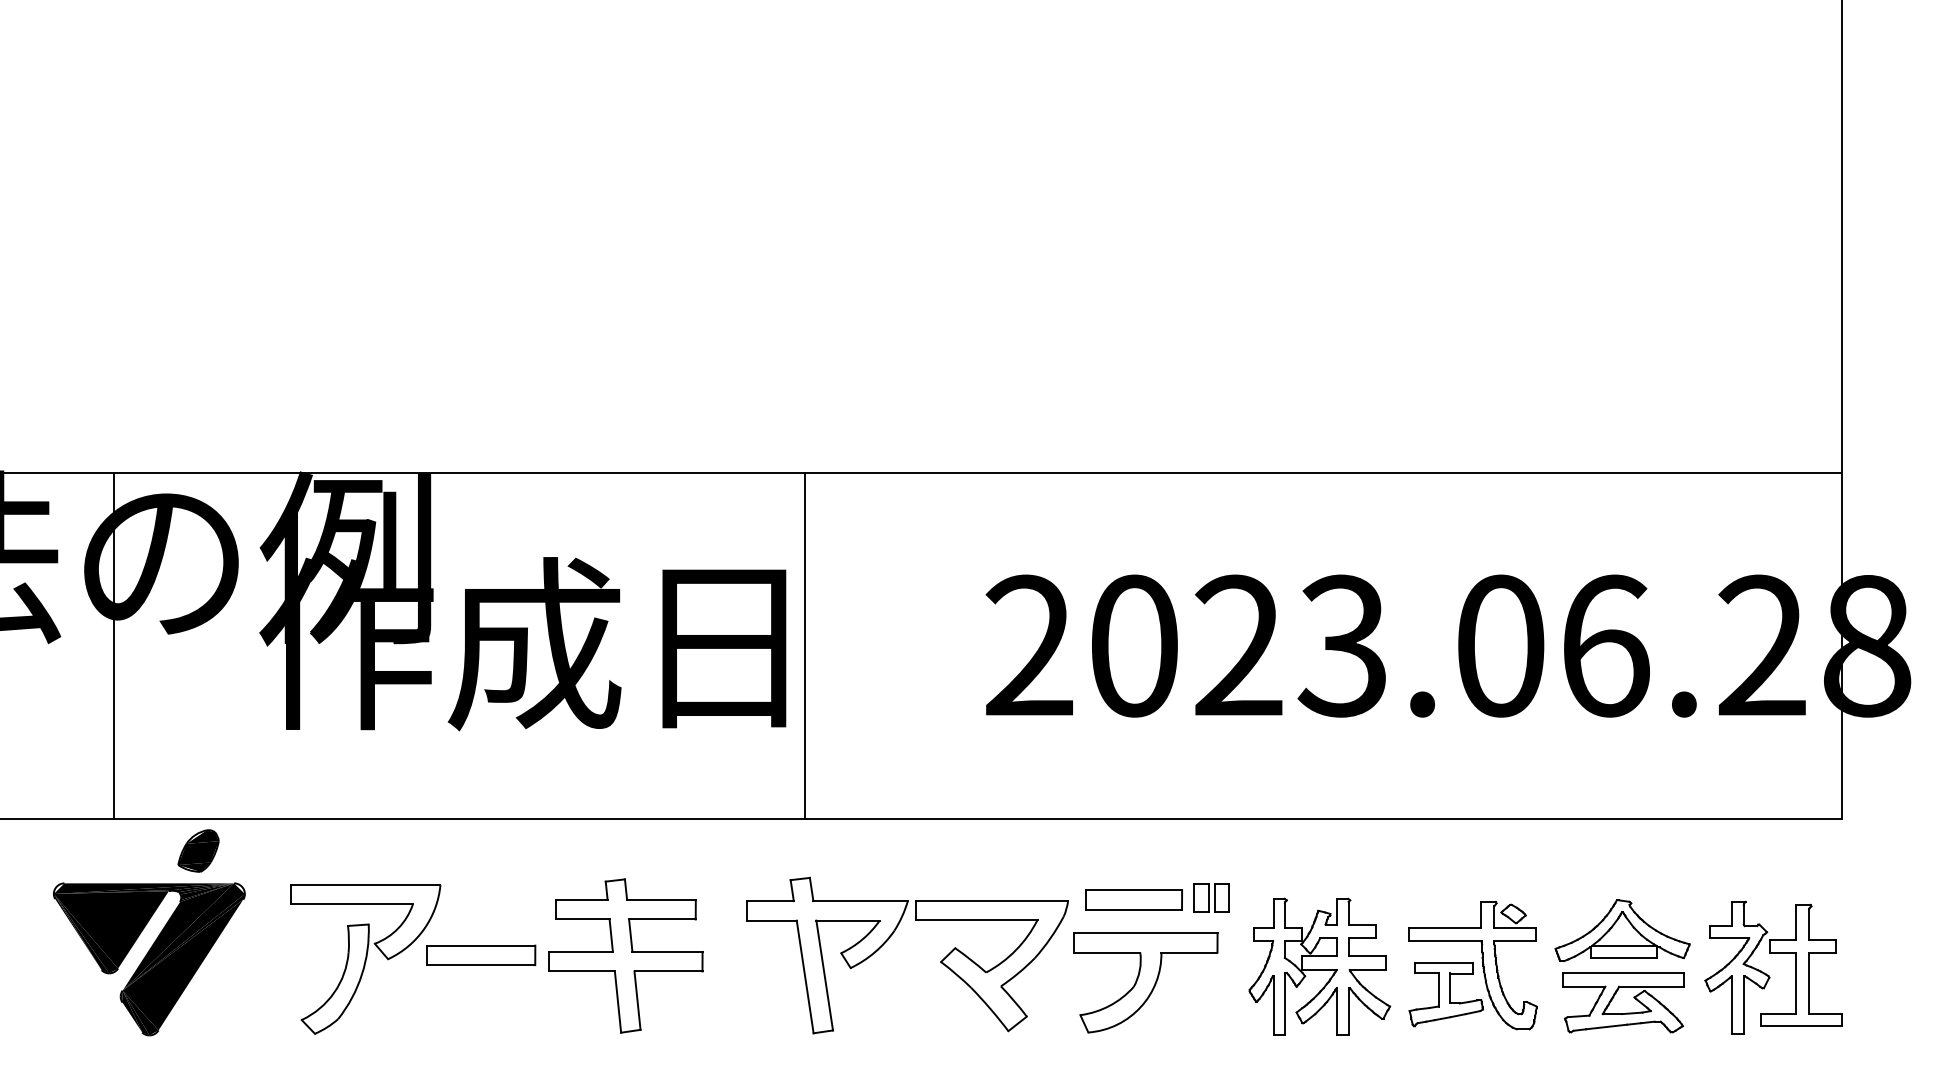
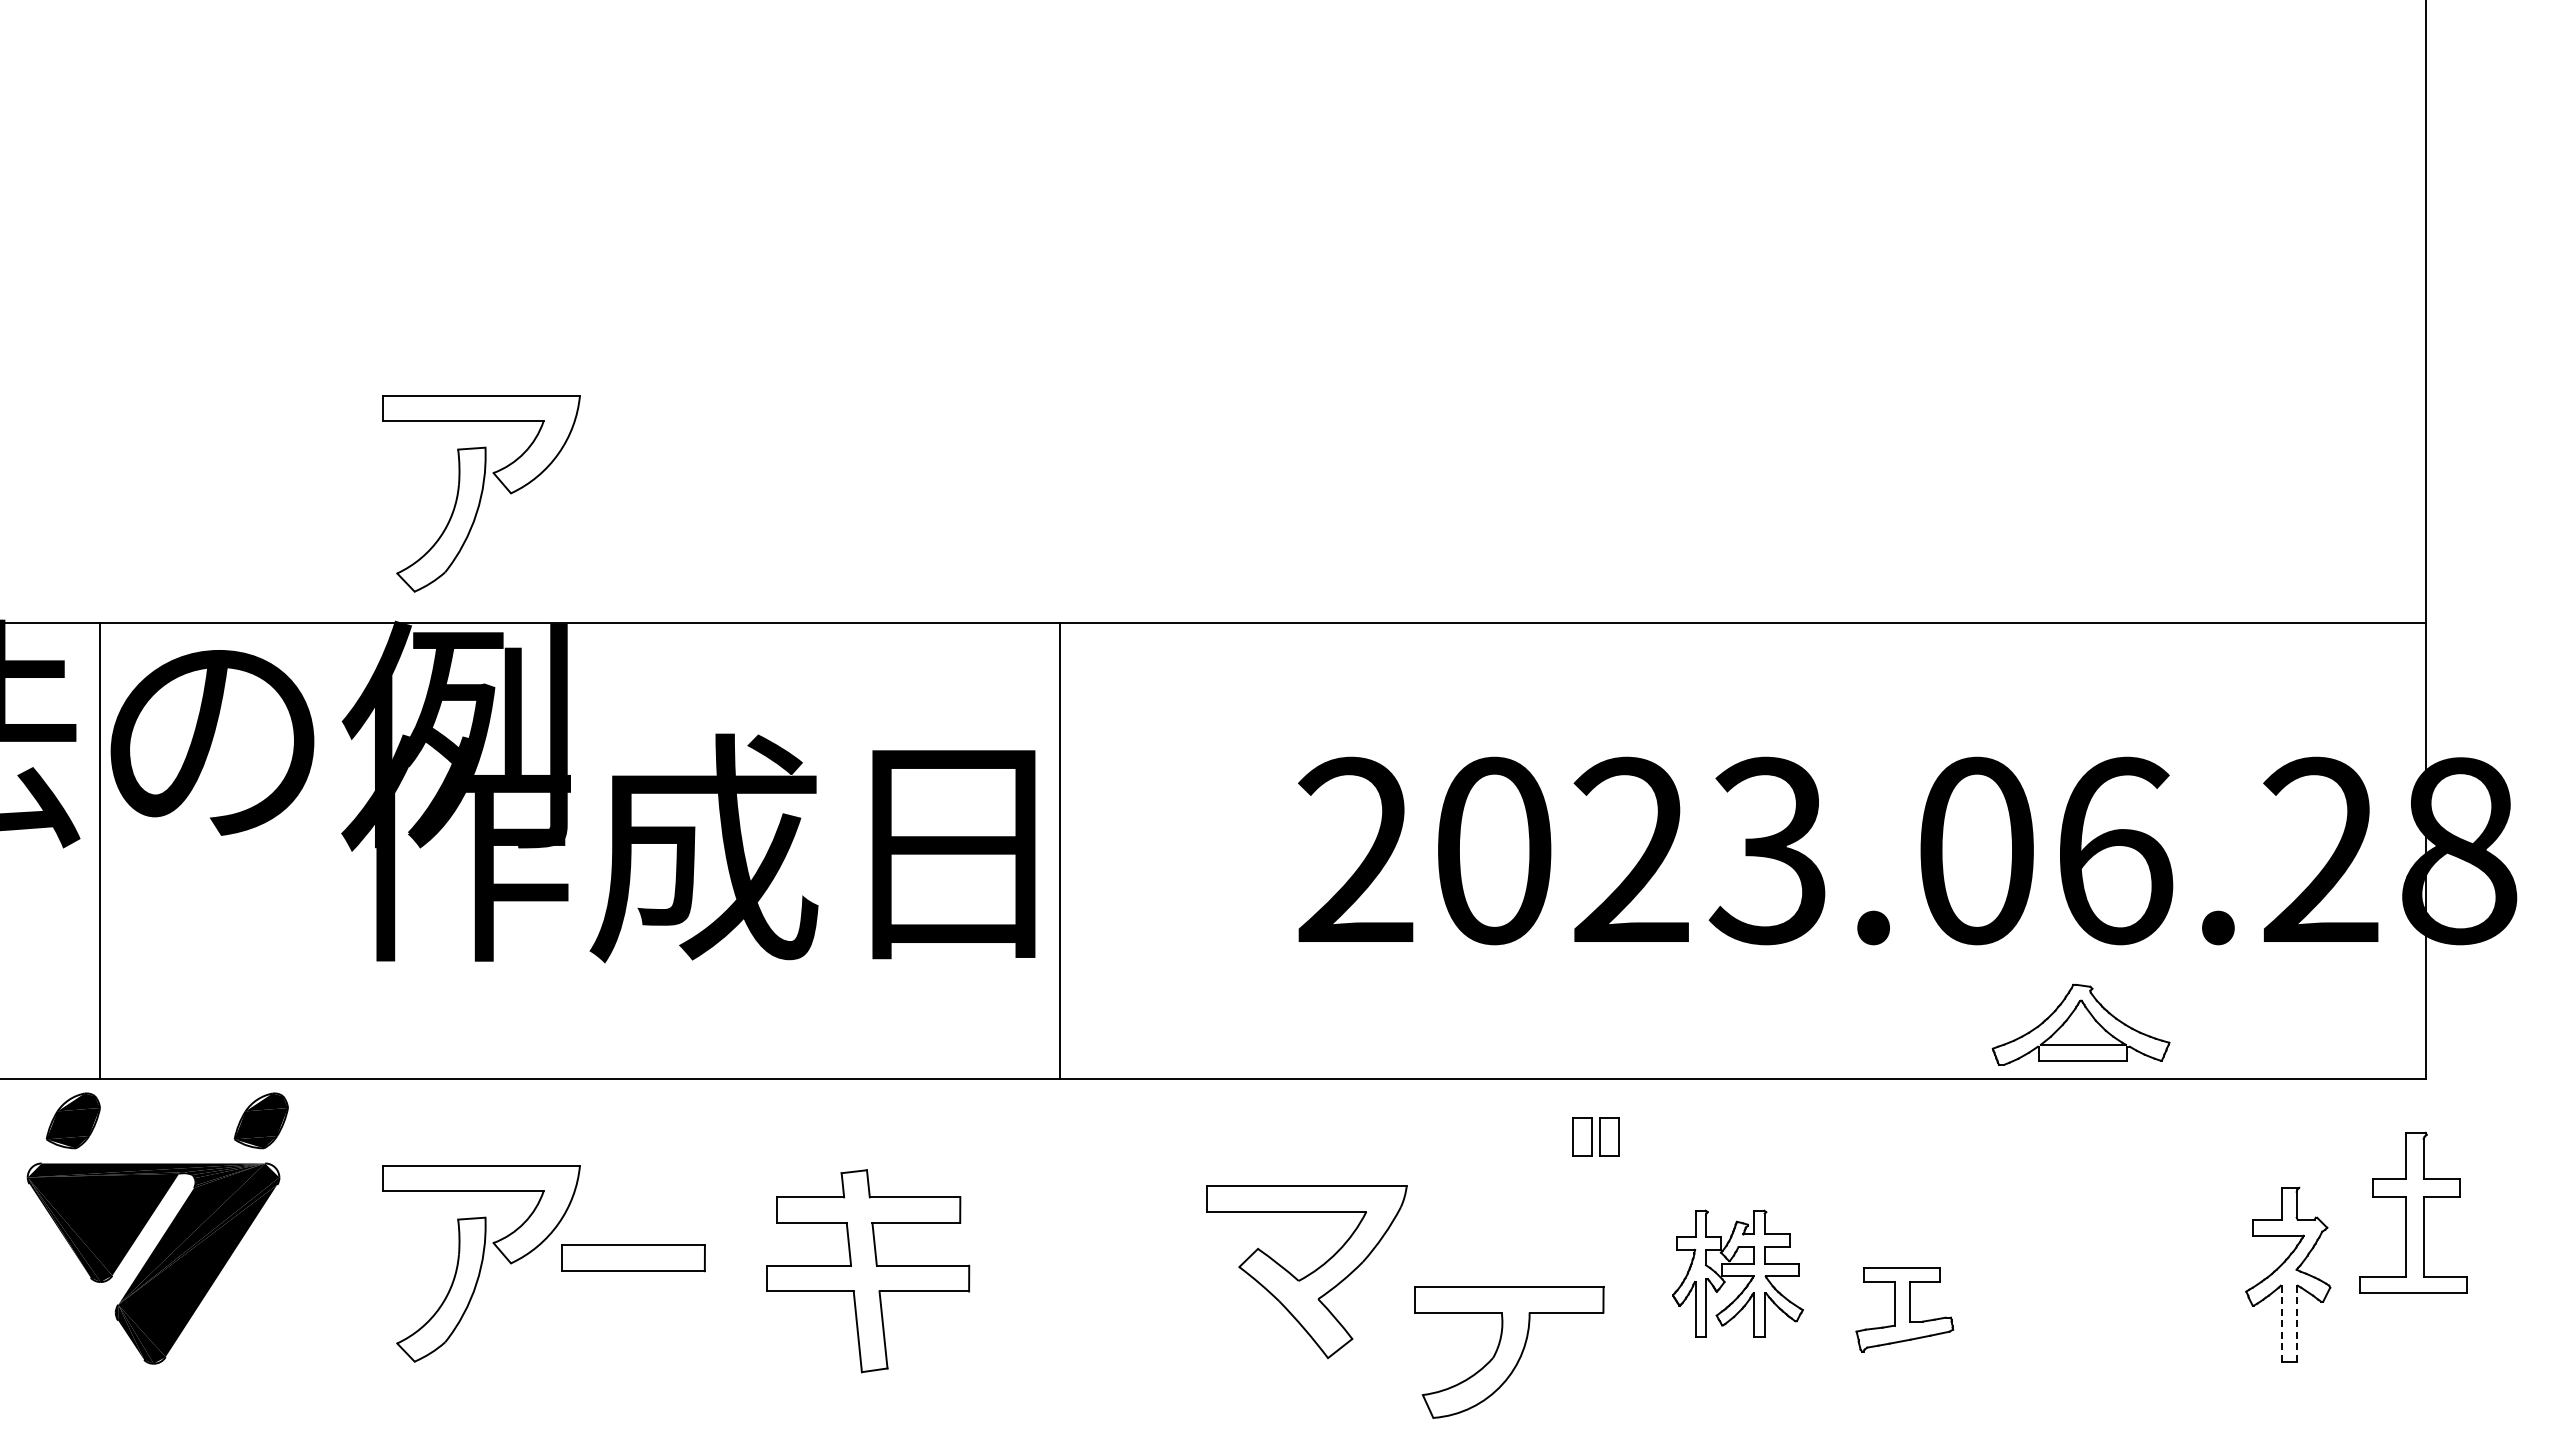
part: (365, 374) -> (481, 493), added
line: (114, 645) -> (100, 850), moved
part: (55, 850) -> (72, 1120), added
part: (1211, 897) -> (1595, 1136), moved
part: (1134, 900) -> (1493, 1185), removed
part: (1622, 930) -> (2080, 1024), moved
part: (626, 956) -> (868, 1271), moved
part: (822, 956) -> (1083, 1259), removed
part: (149, 959) -> (153, 1263), moved
part: (1482, 965) -> (1952, 1271), removed
part: (1801, 965) -> (2413, 1212), moved
part: (1319, 966) -> (1737, 1273), size x0.7
part: (1146, 982) -> (1509, 1352), moved
part: (1613, 998) -> (2125, 1314), removed
line: (1732, 1004) -> (2281, 1323), solid -> dashed
line: (1743, 1004) -> (2296, 1323), solid -> dashed

